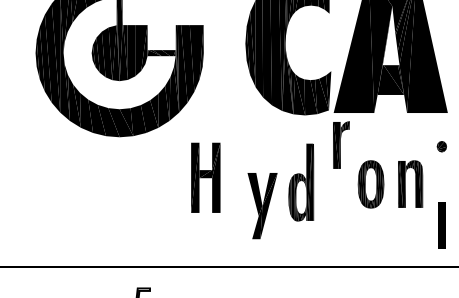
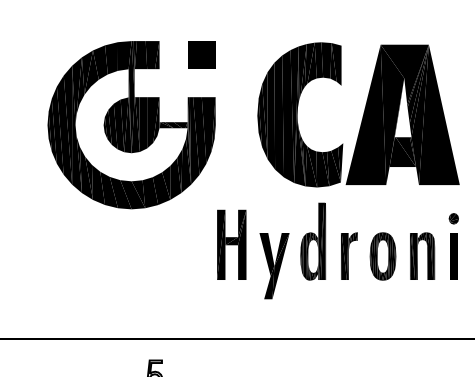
part: (341, 144) -> (349, 255), moved
part: (205, 177) -> (231, 244), moved
part: (301, 182) -> (313, 241), moved
part: (262, 206) -> (274, 266), moved
part: (441, 225) -> (453, 256), moved

